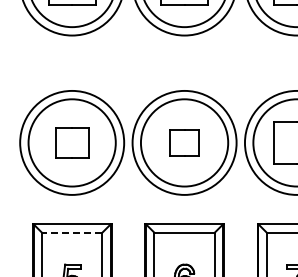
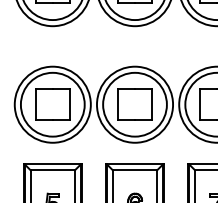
part: (72, 142) -> (53, 104), size x1.43
part: (184, 142) -> (134, 104), size x1.67
line: (71, 232) -> (52, 170), dashed -> solid

